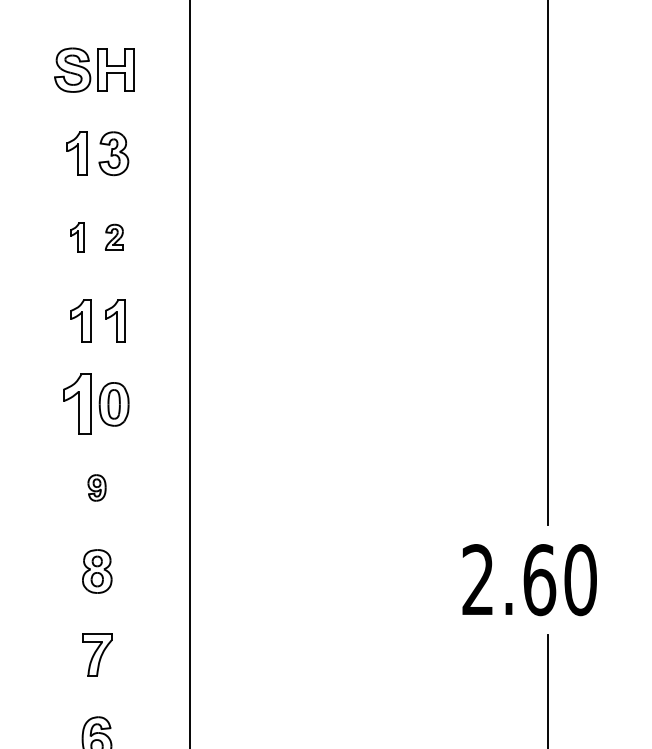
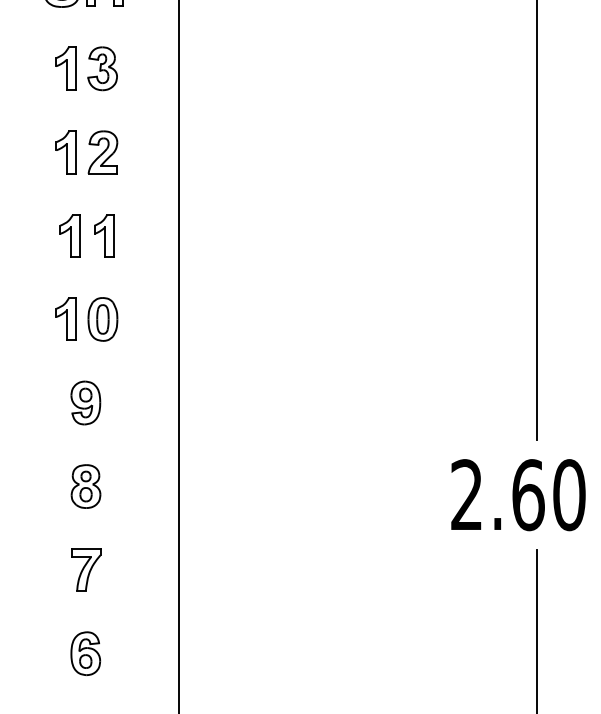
part: (77, 237) -> (66, 152), size x1.43
part: (114, 237) -> (103, 152), size x1.67
part: (77, 403) -> (66, 318), size x0.71
part: (96, 487) -> (85, 402), size x1.67

